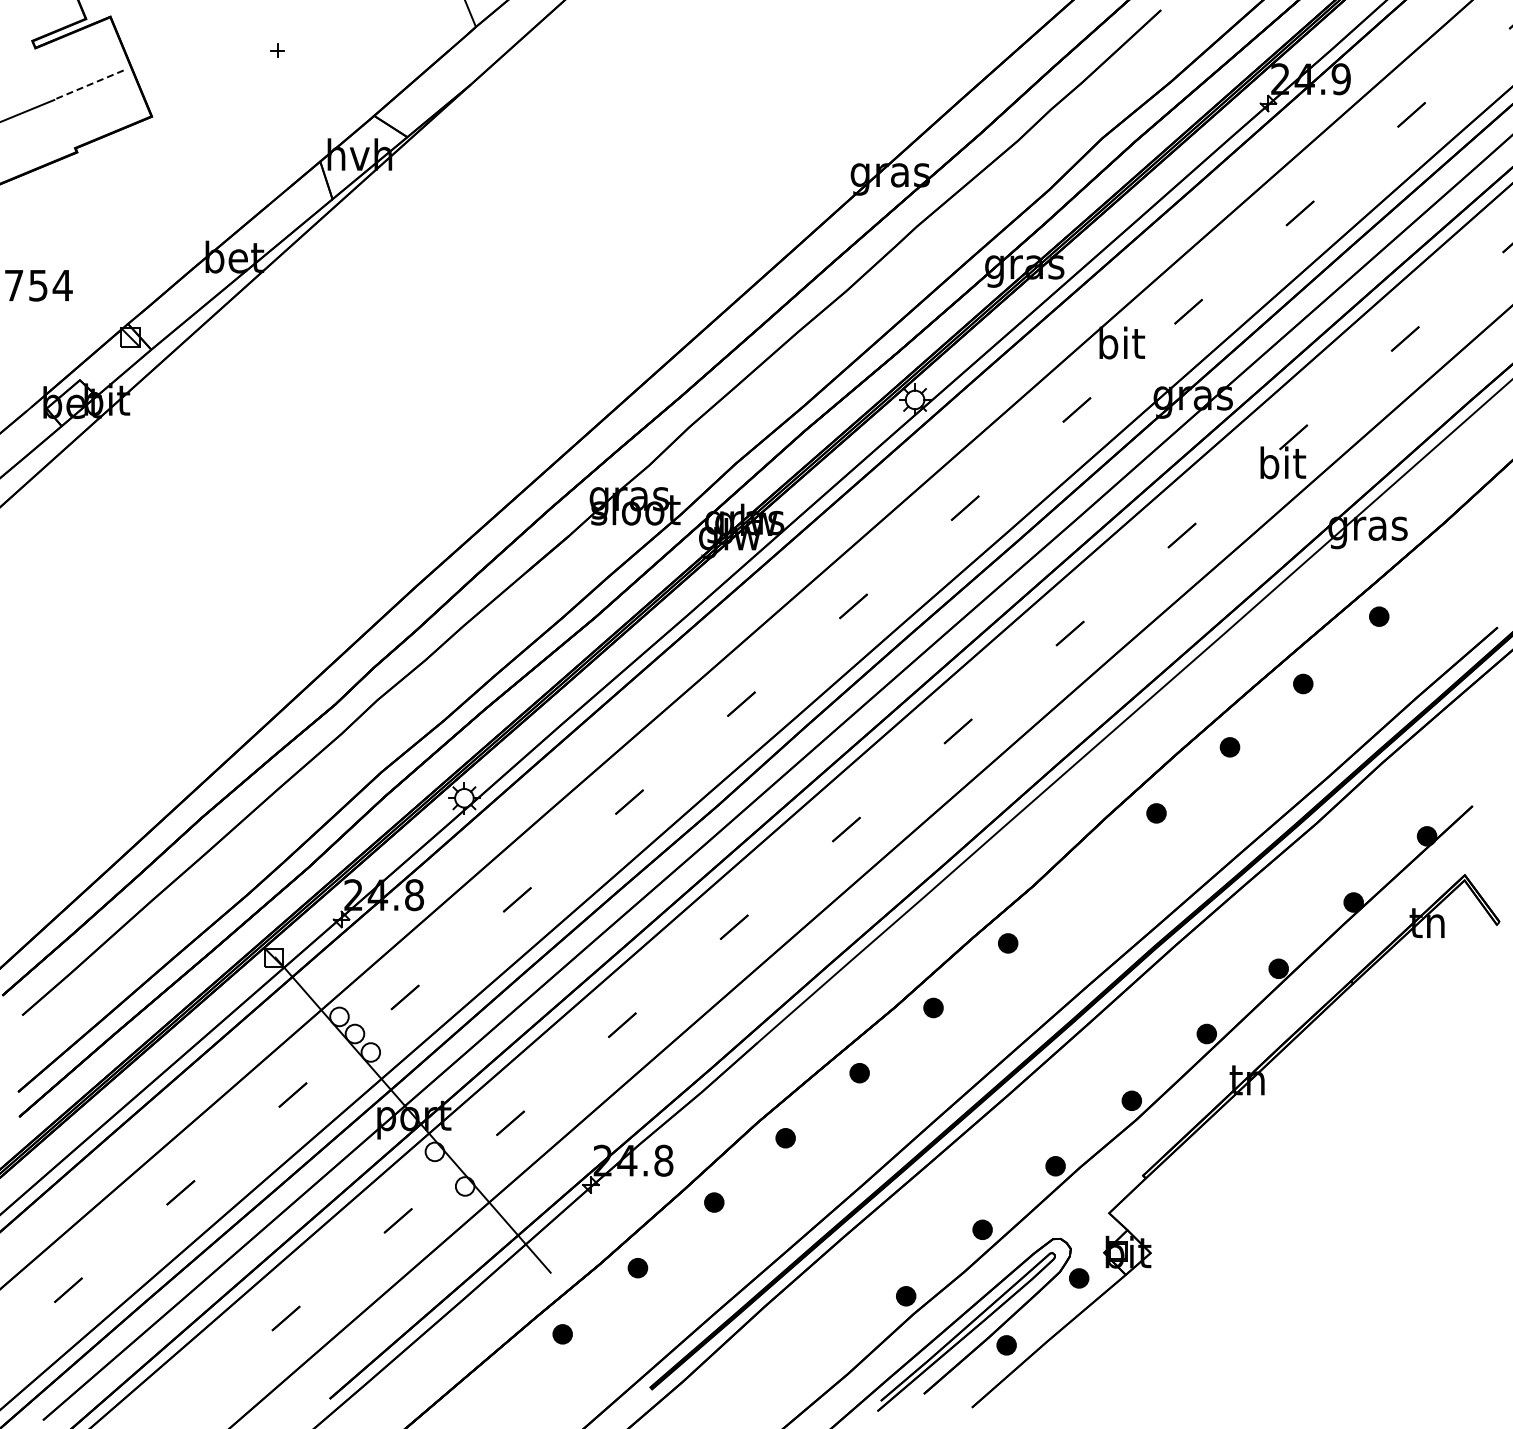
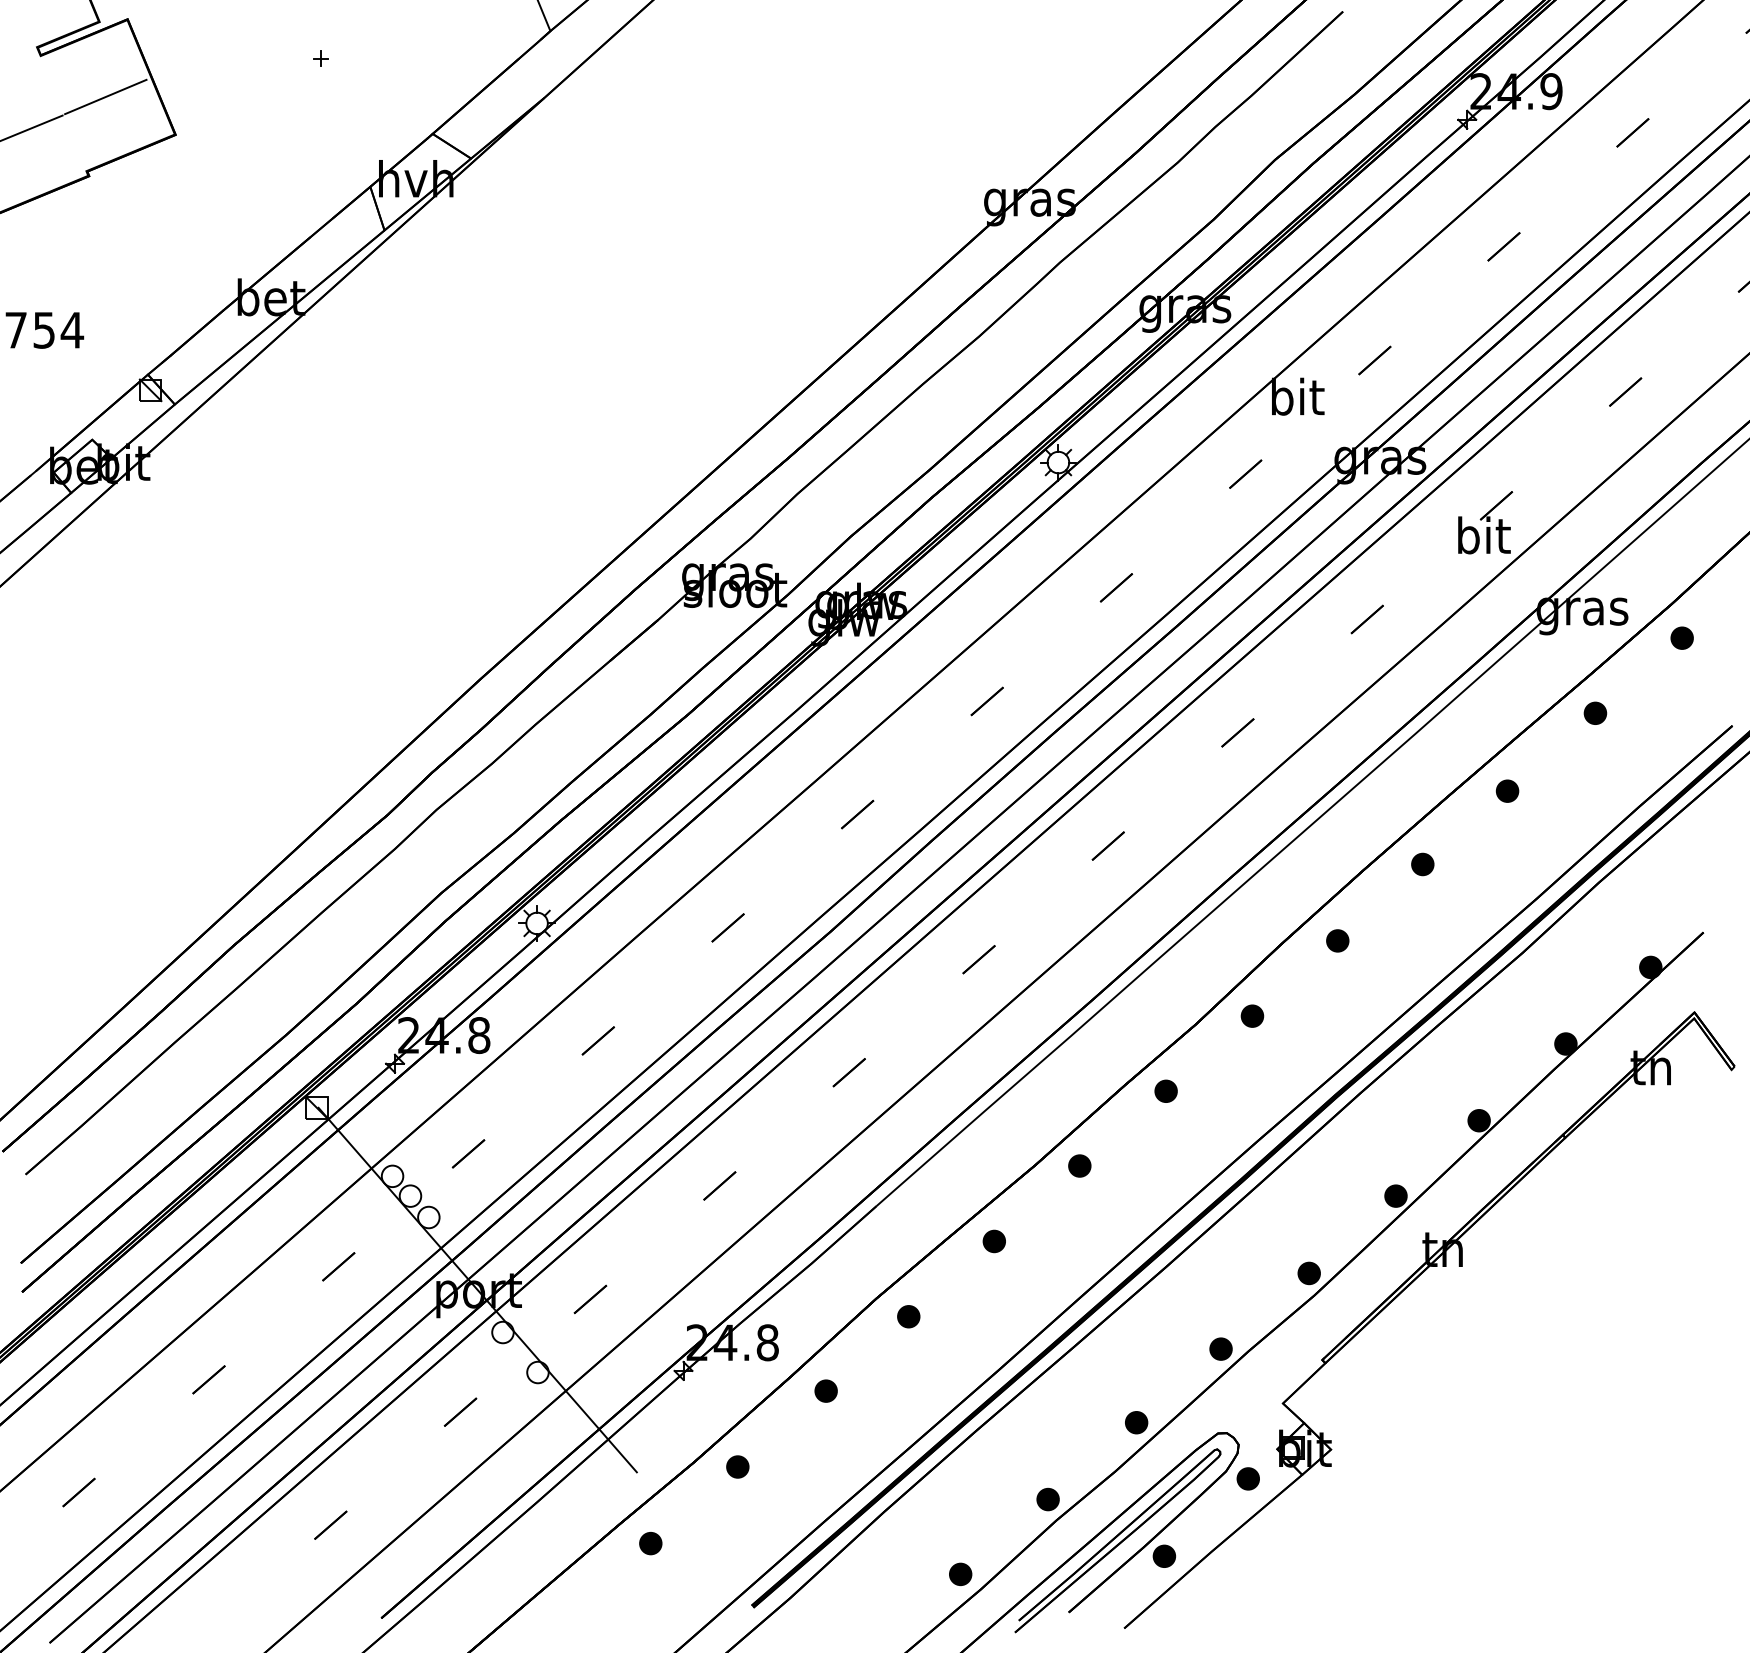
line: (92, 83) -> (106, 96), dashed -> solid
part: (1454, 551) -> (1682, 637), added
part: (1082, 878) -> (1252, 1016), added
part: (830, 1360) -> (960, 1573), added

